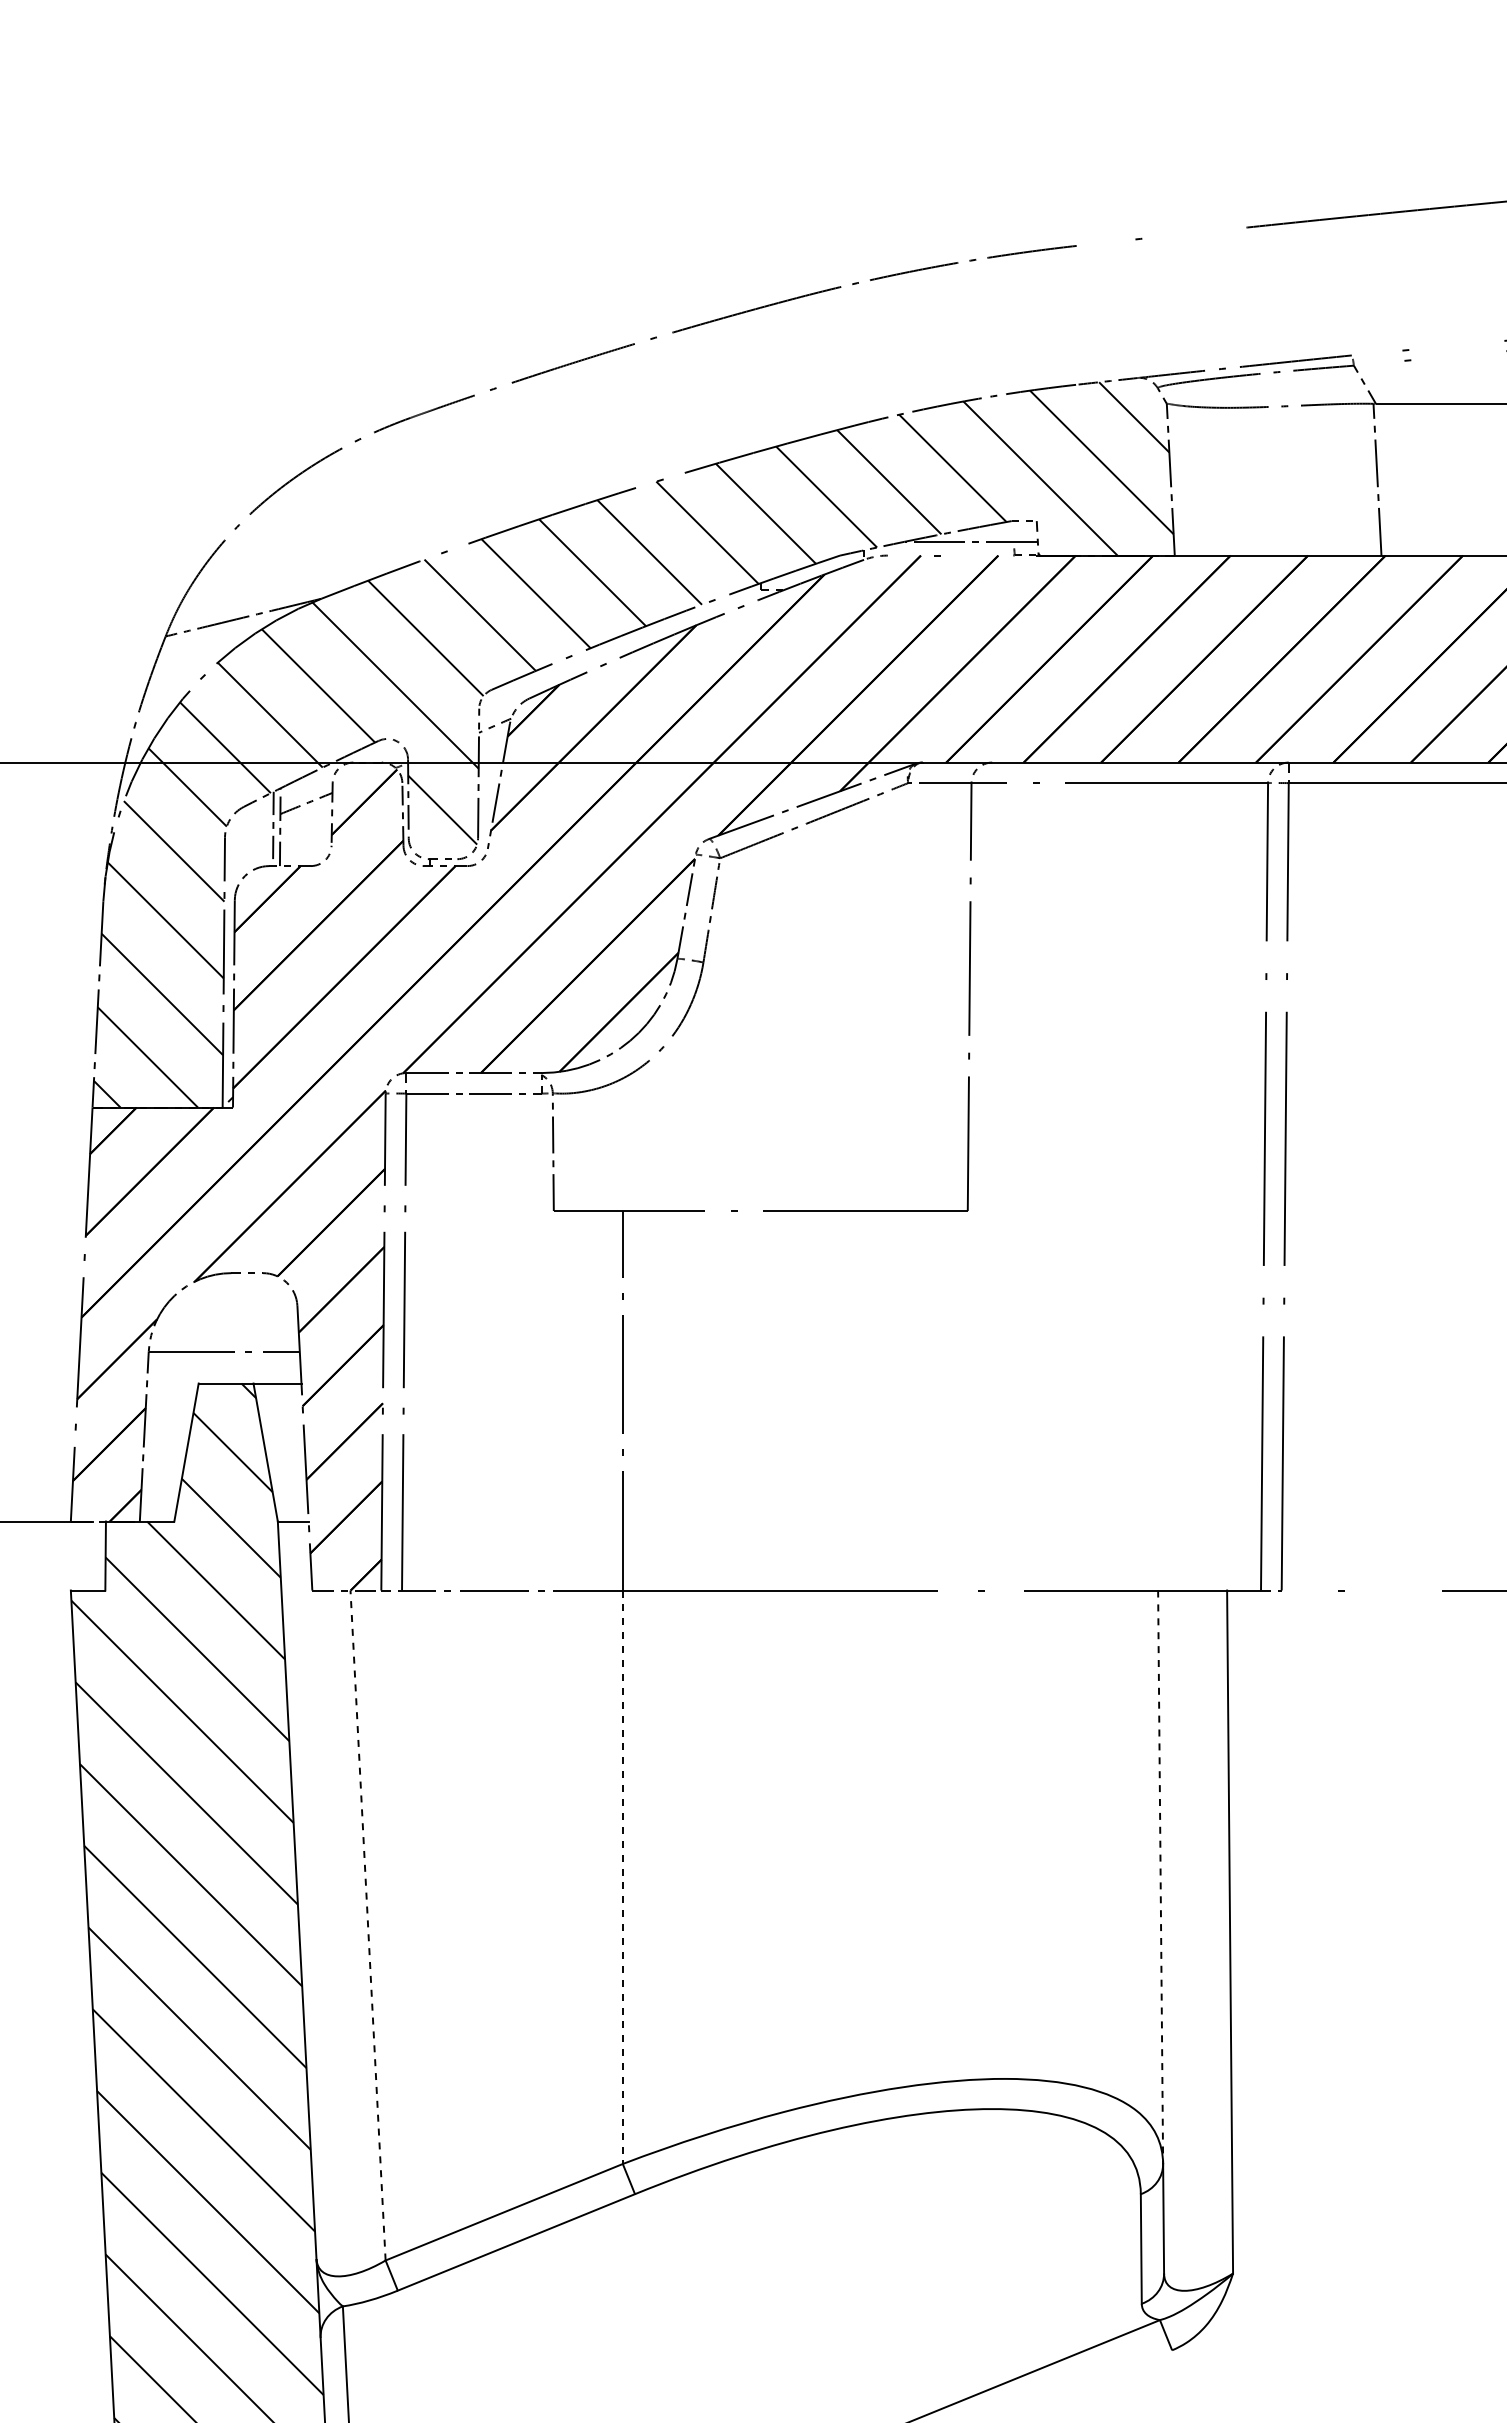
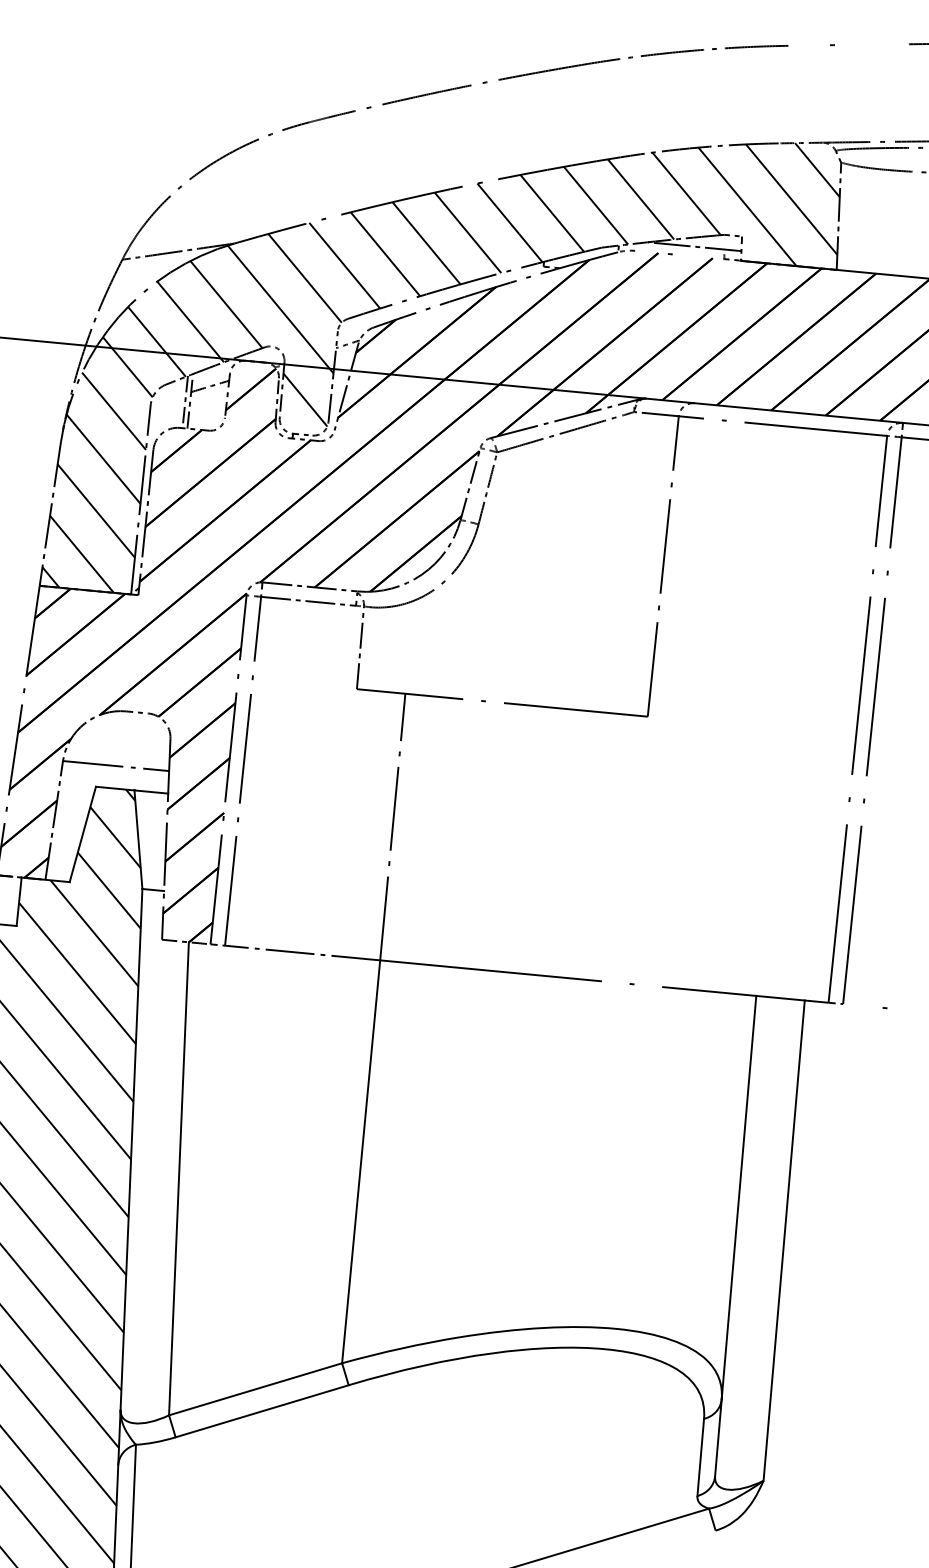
line: (622, 1877) -> (360, 1161), dashed -> solid
line: (1160, 1877) -> (738, 1197), dashed -> solid
line: (368, 1925) -> (179, 1178), dashed -> solid

